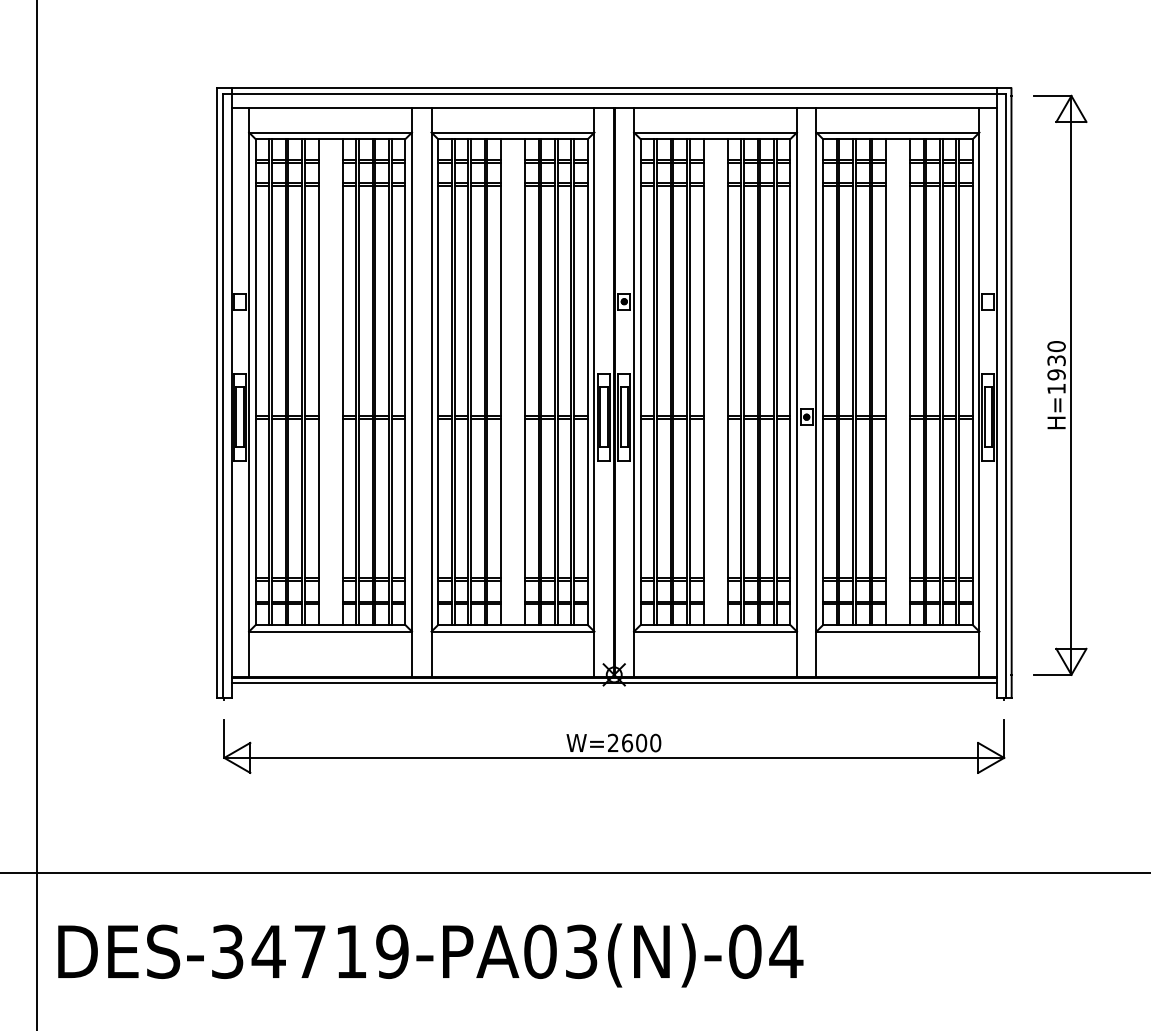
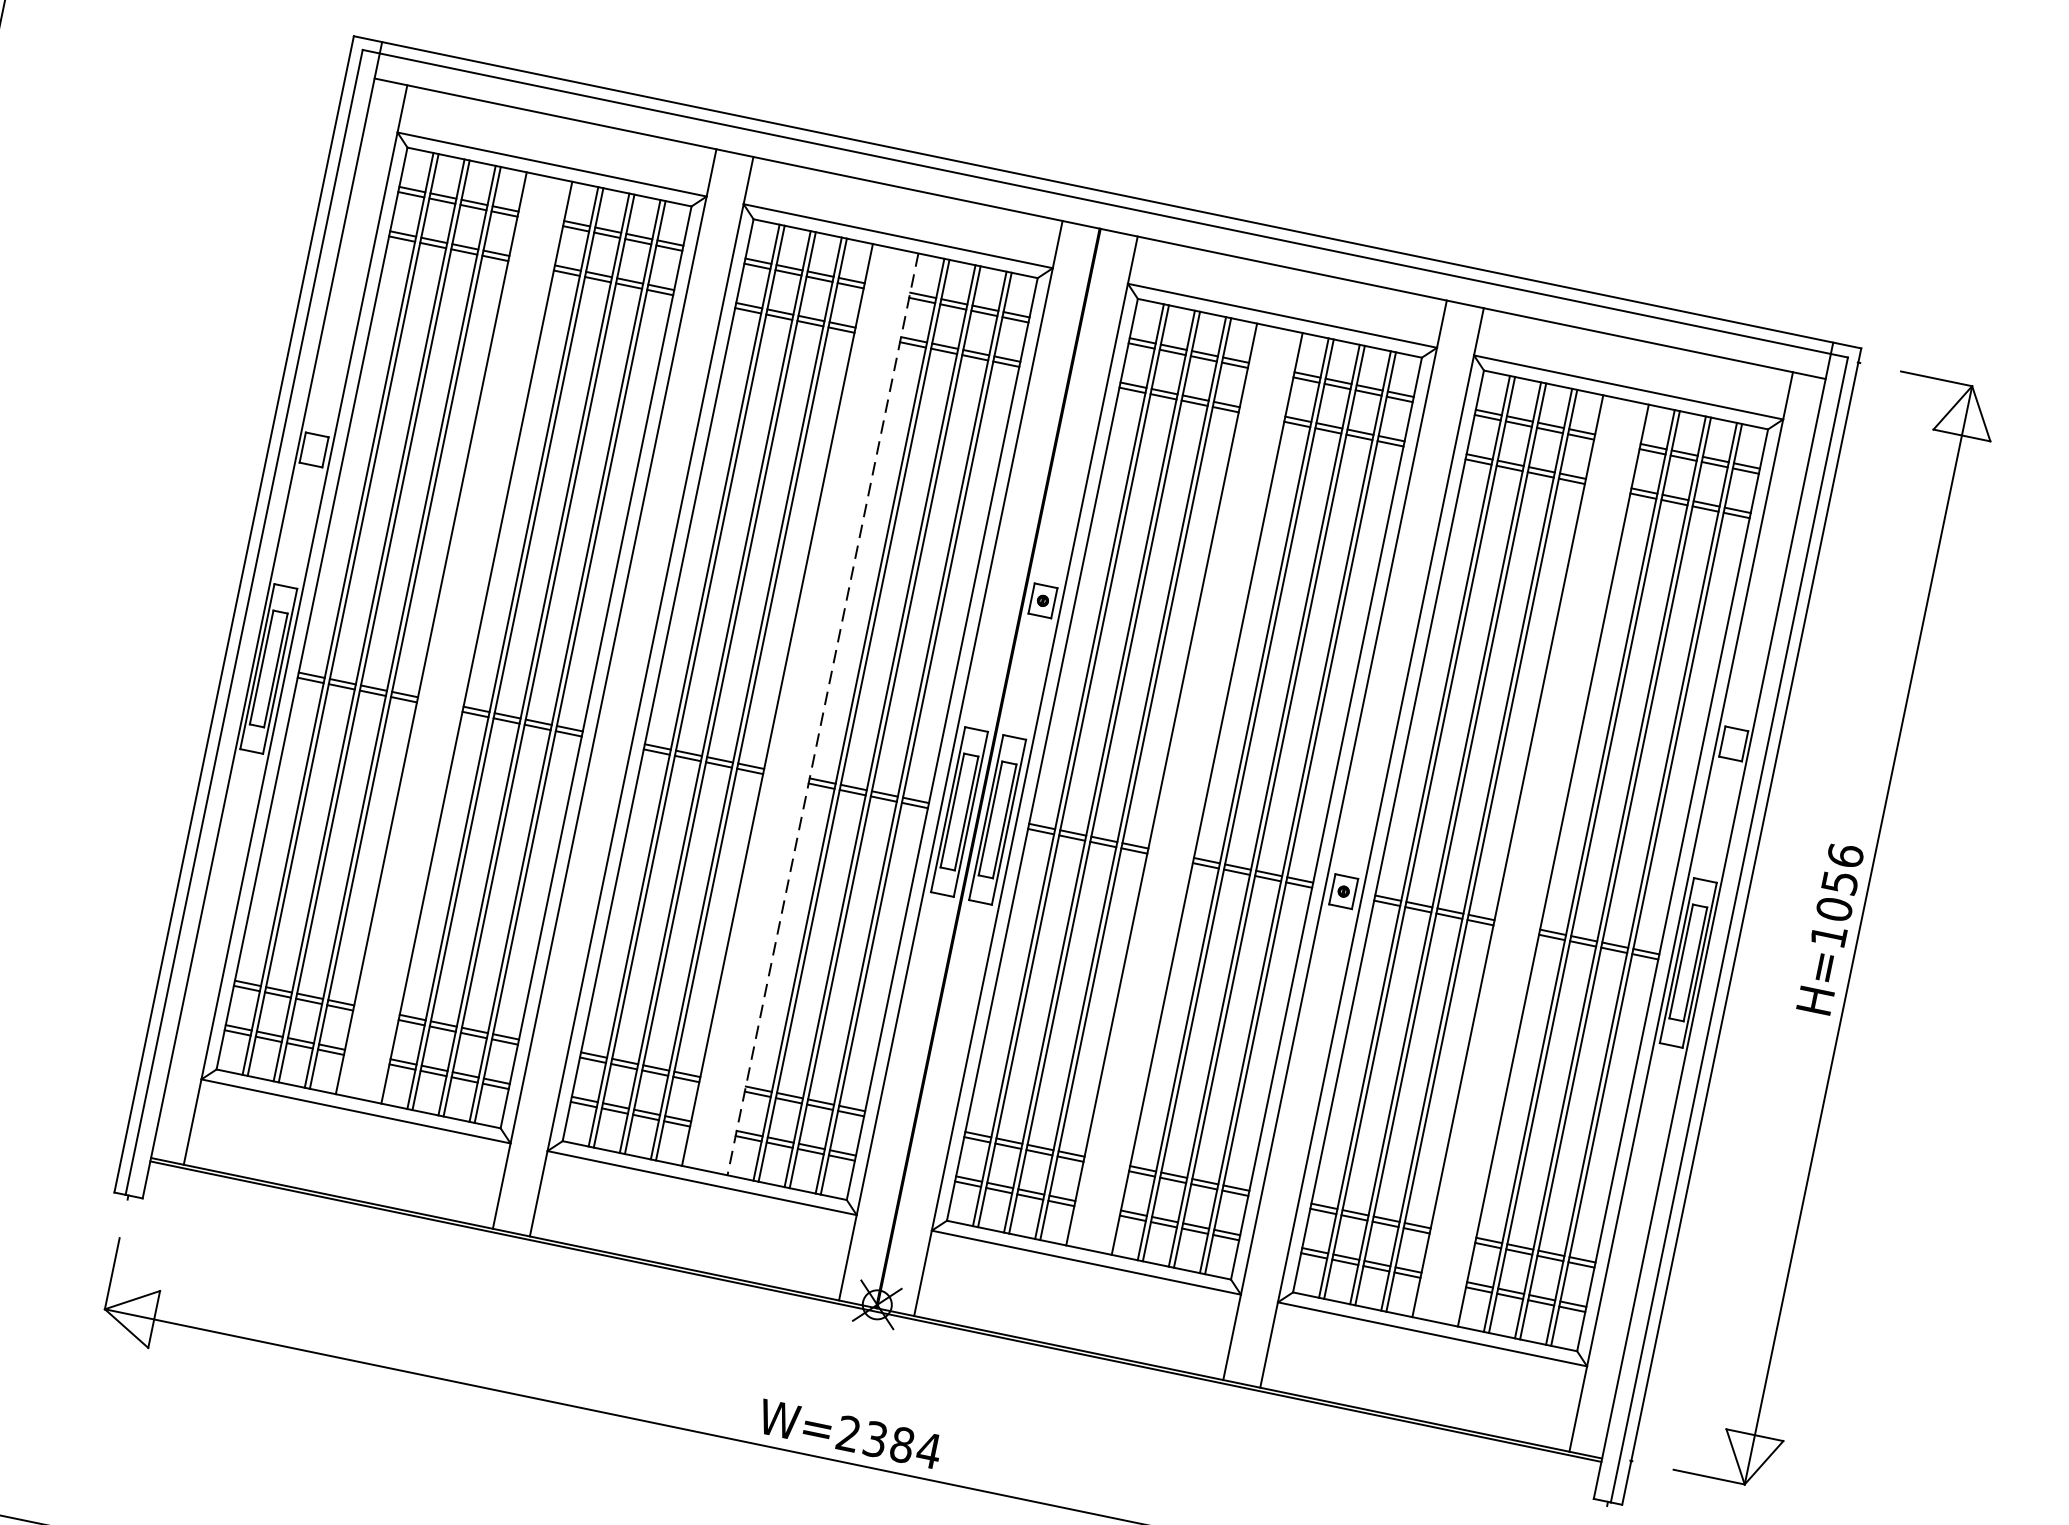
text: (1056, 360) -> (1839, 882), H=1930 -> H=1056
line: (525, 382) -> (823, 715), solid -> dashed
line: (613, 682) -> (872, 1319), removed
text: (641, 742) -> (902, 1443), W=2600 -> W=2384

